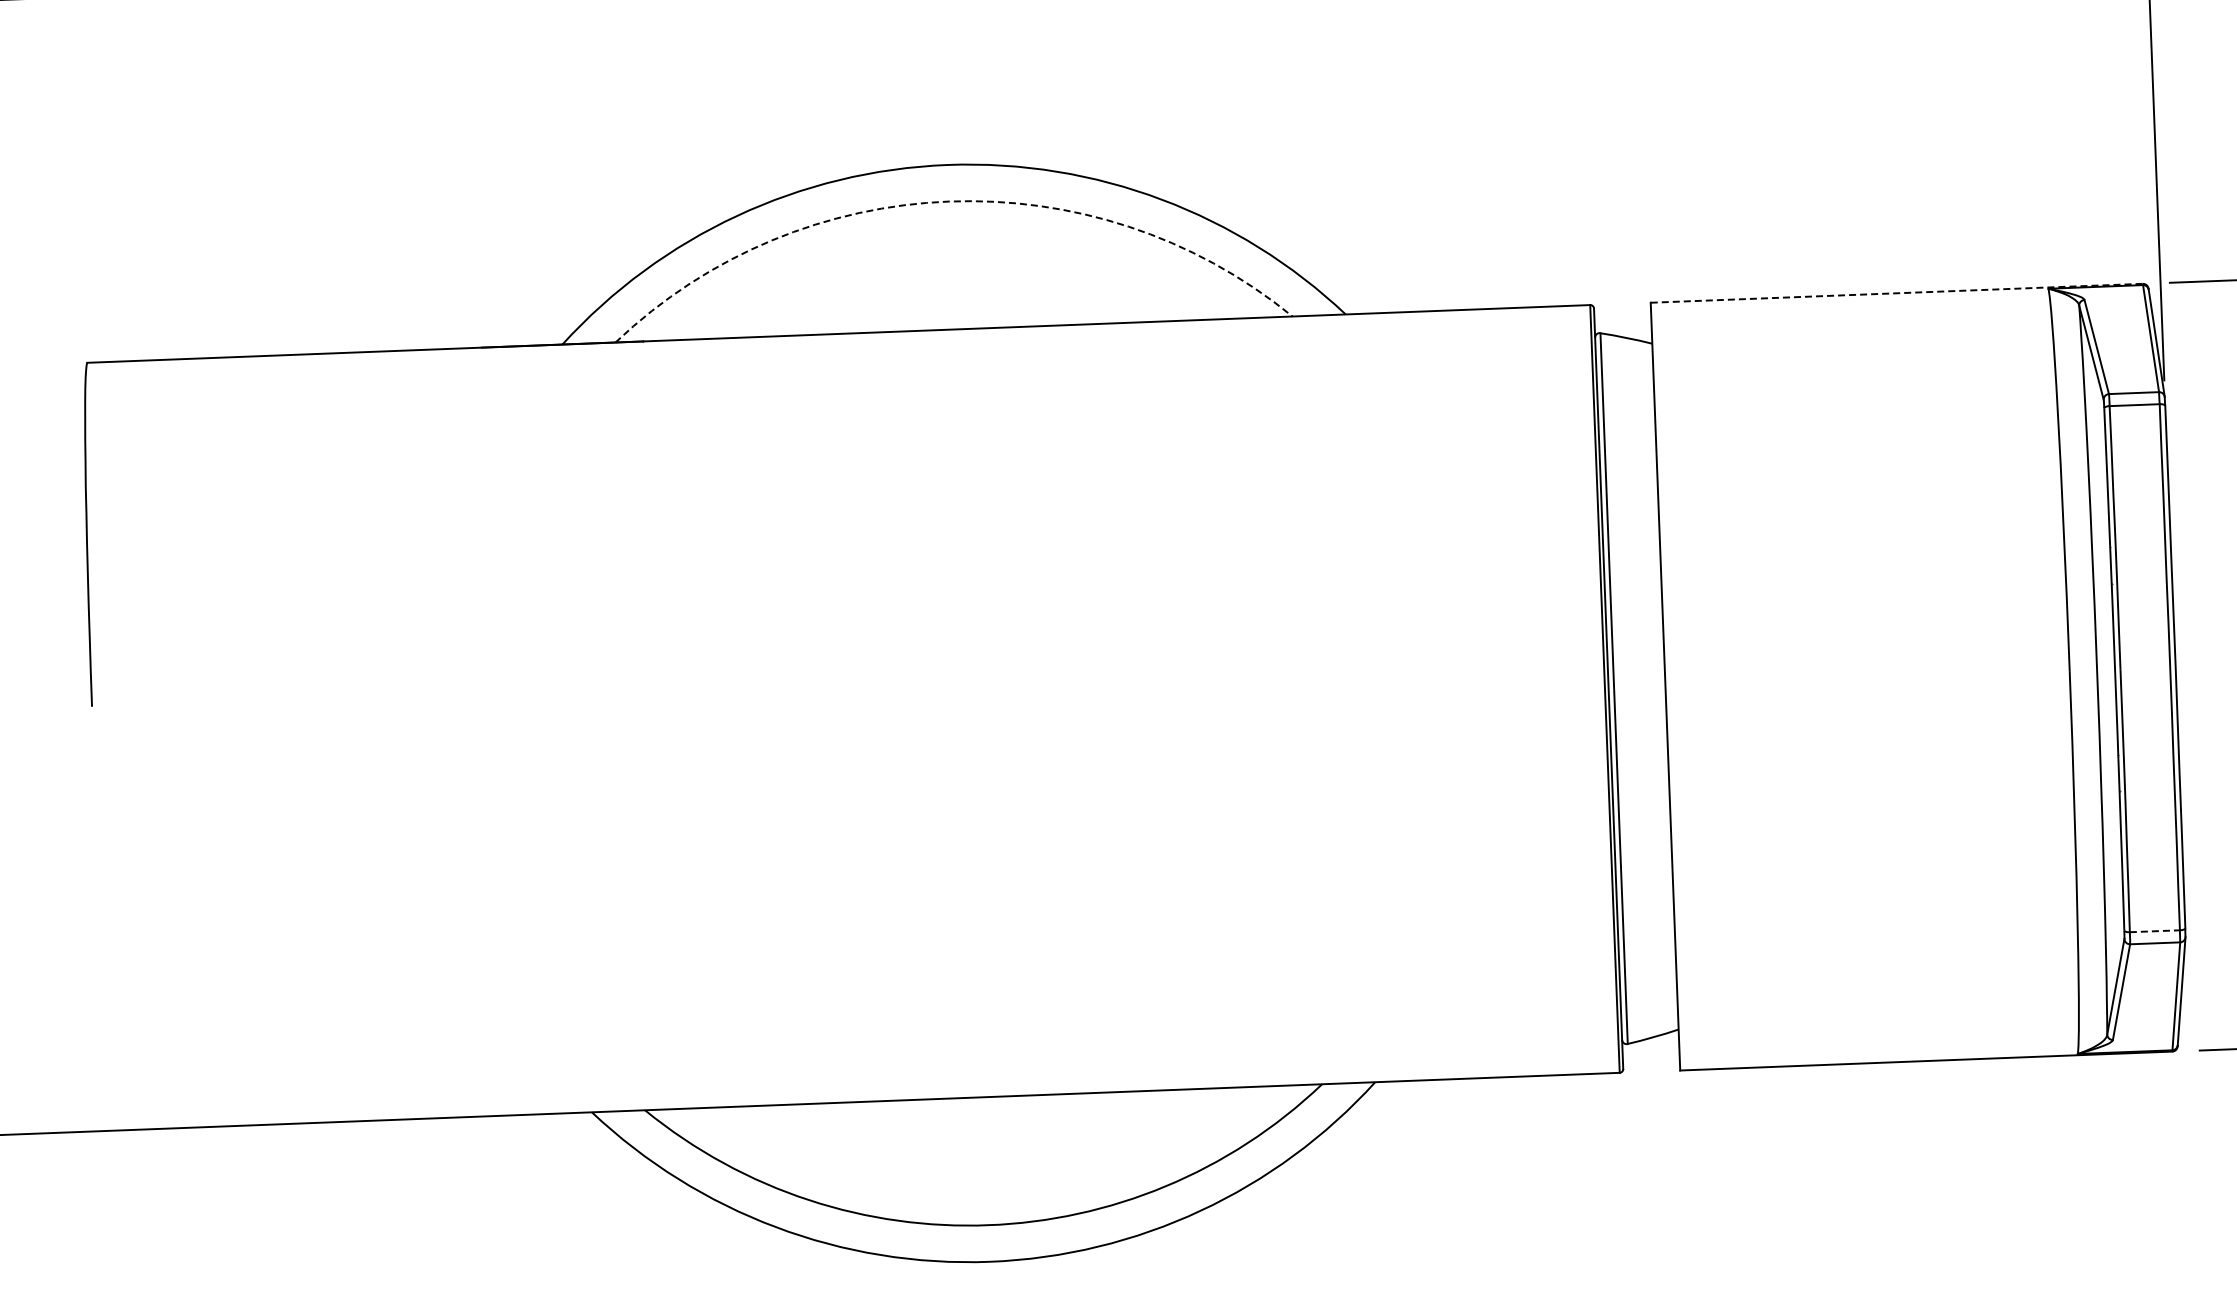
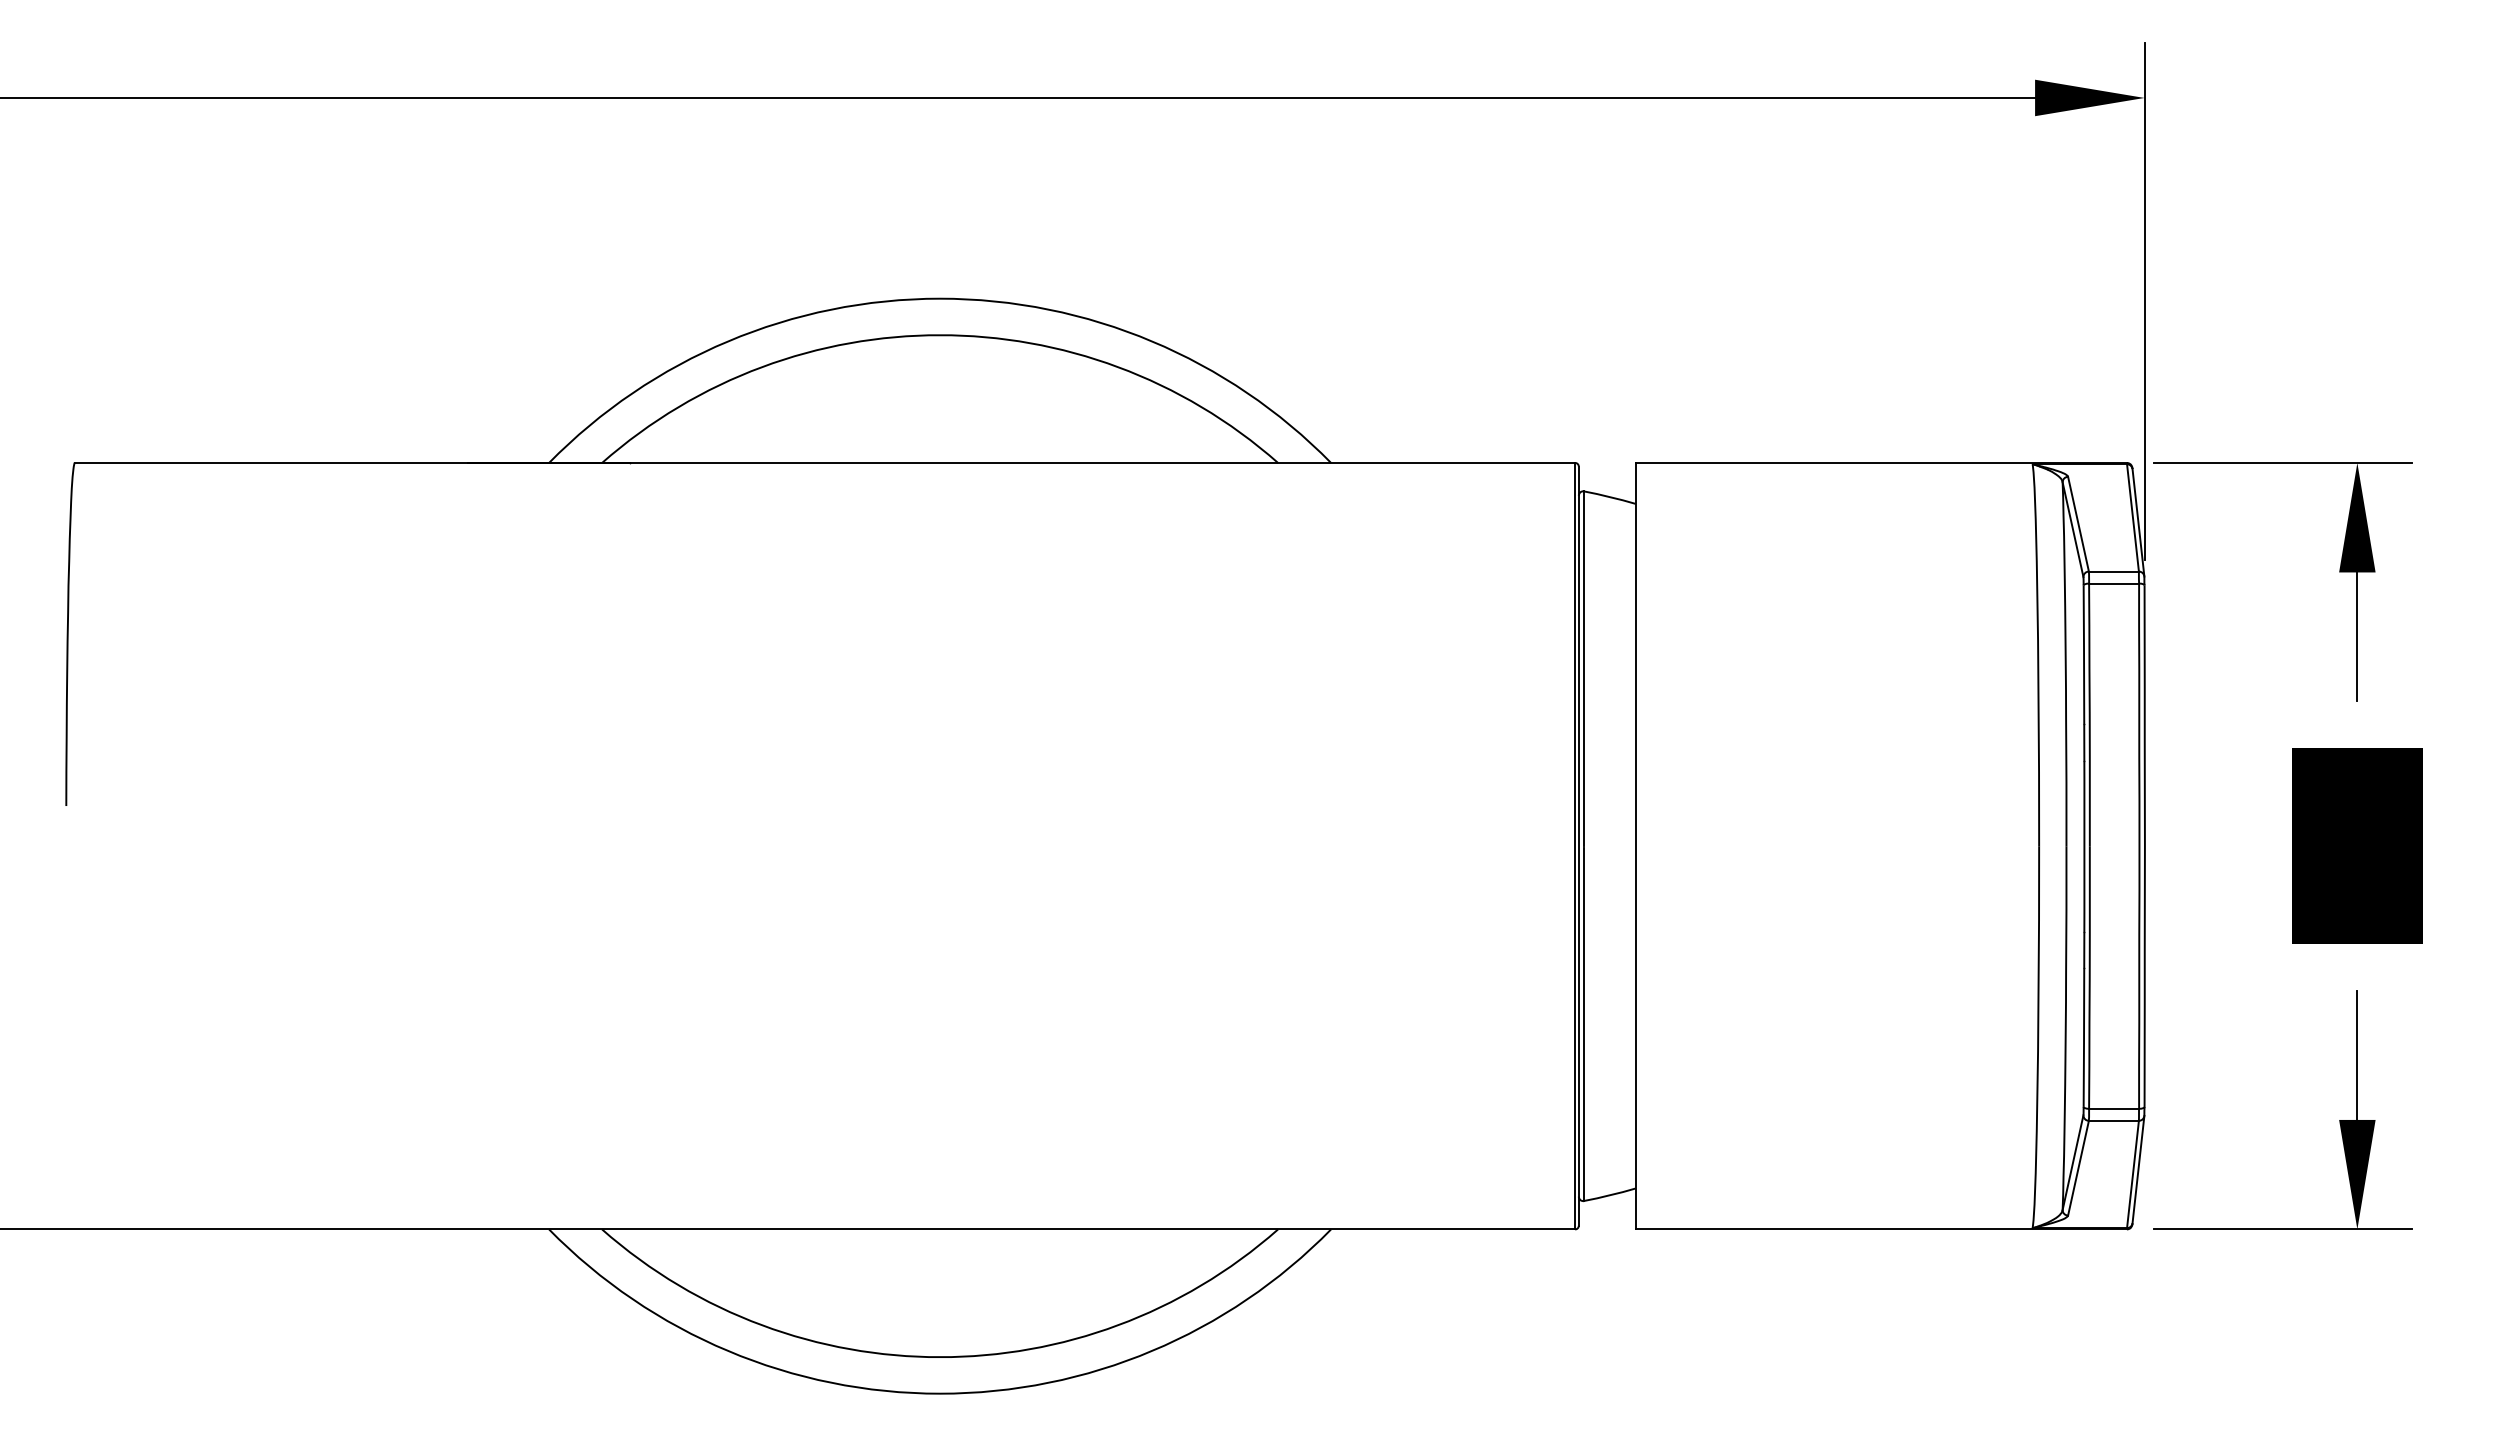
arc: (949, 201) -> (940, 335), dashed -> solid
line: (1897, 292) -> (1881, 462), dashed -> solid
line: (2155, 930) -> (2114, 1108), dashed -> solid

